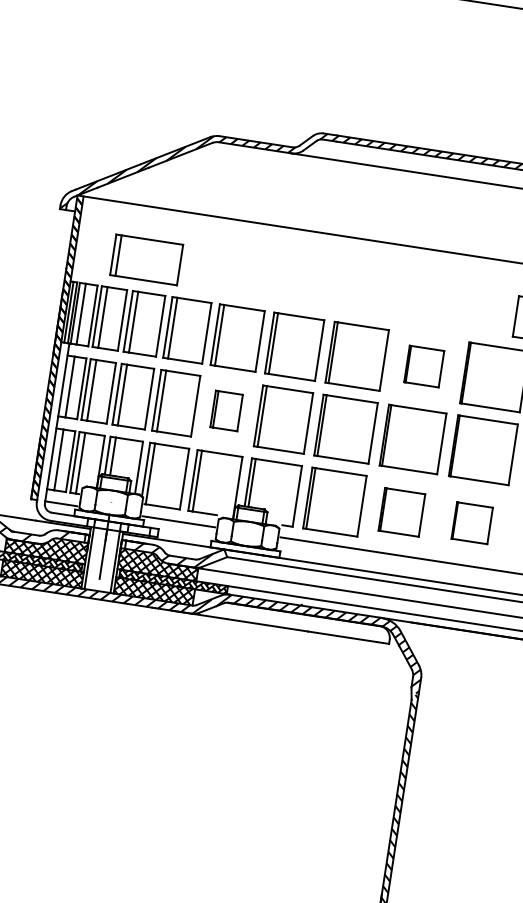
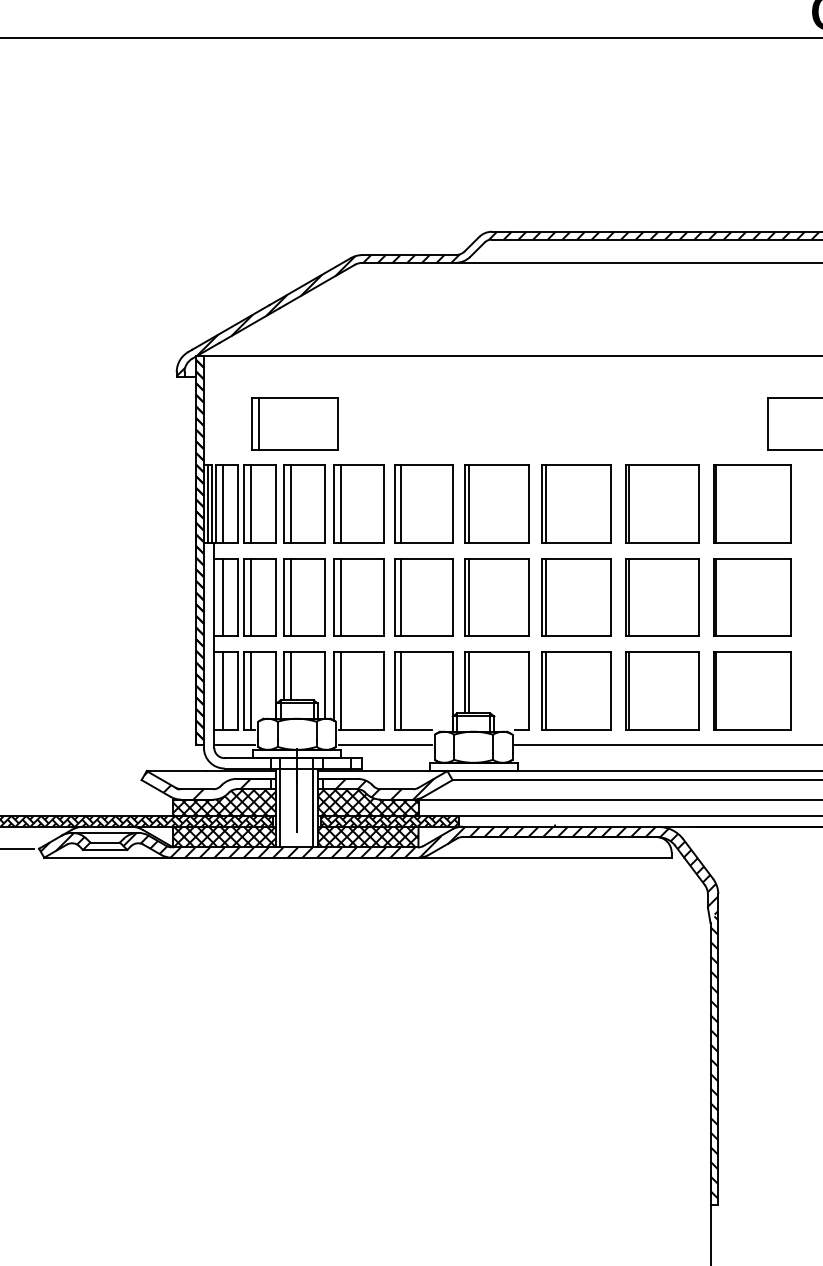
part: (424, 366) -> (662, 503), size x1.67
part: (226, 410) -> (423, 597), size x1.67
part: (401, 512) -> (662, 690), size x1.43
part: (472, 522) -> (752, 690), size x1.67

